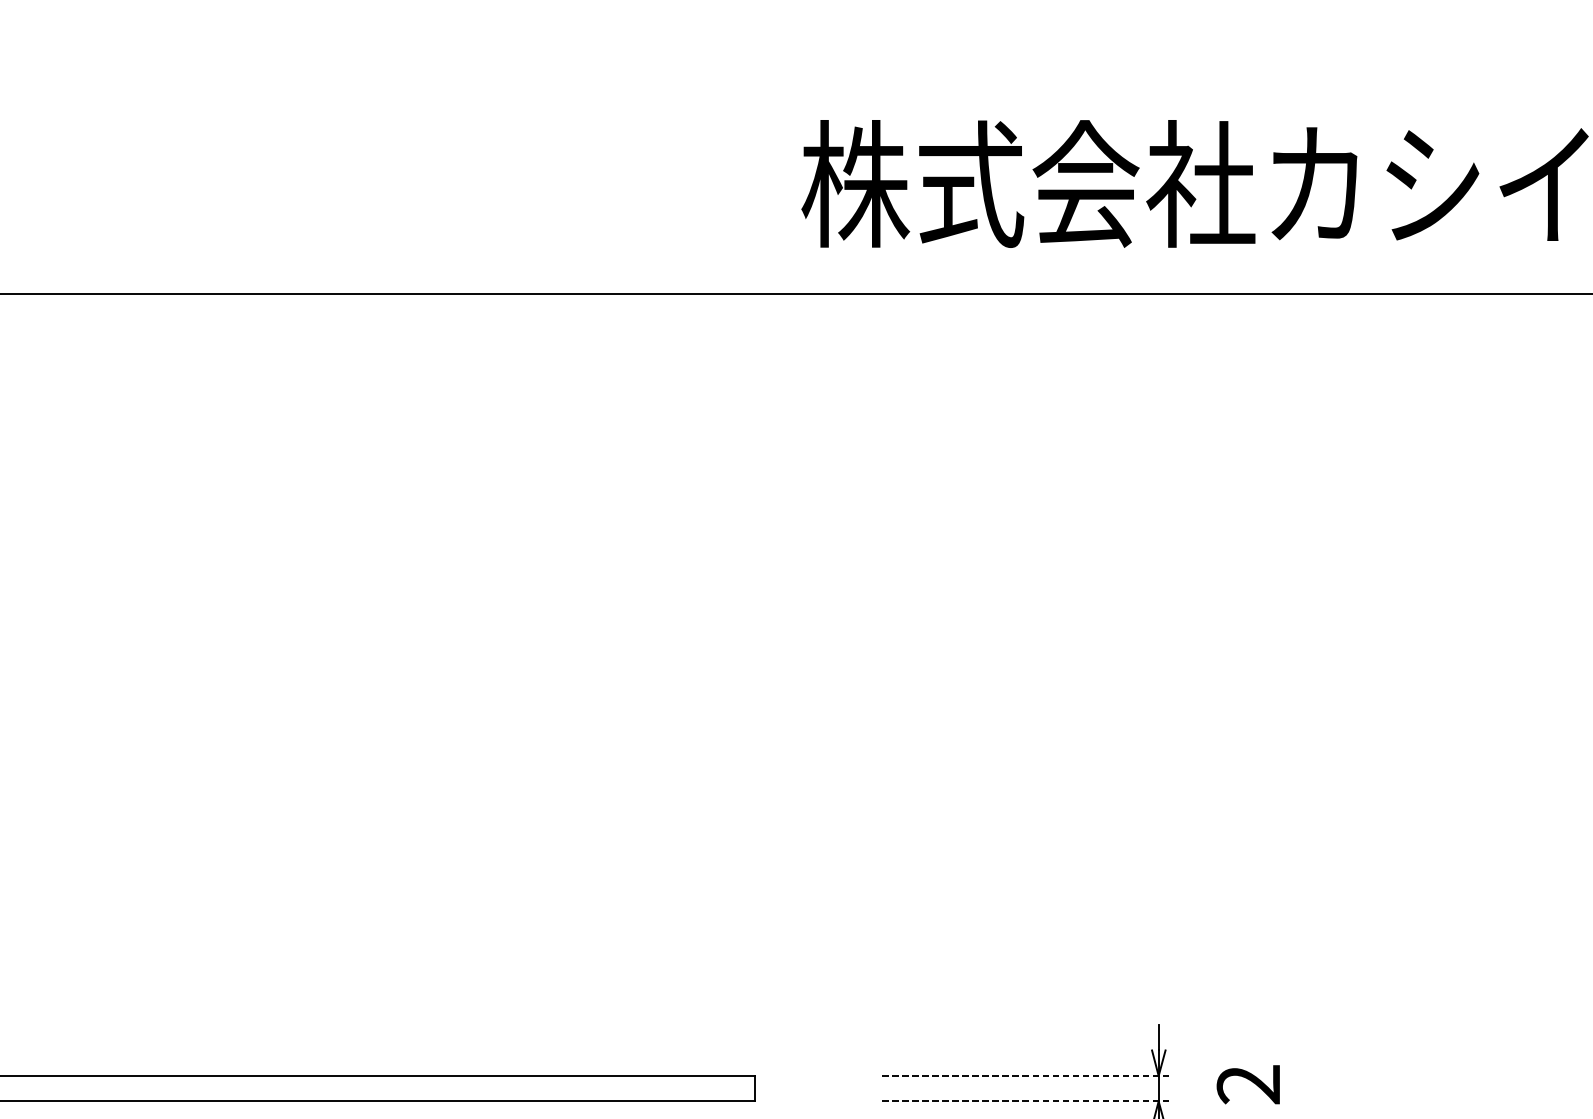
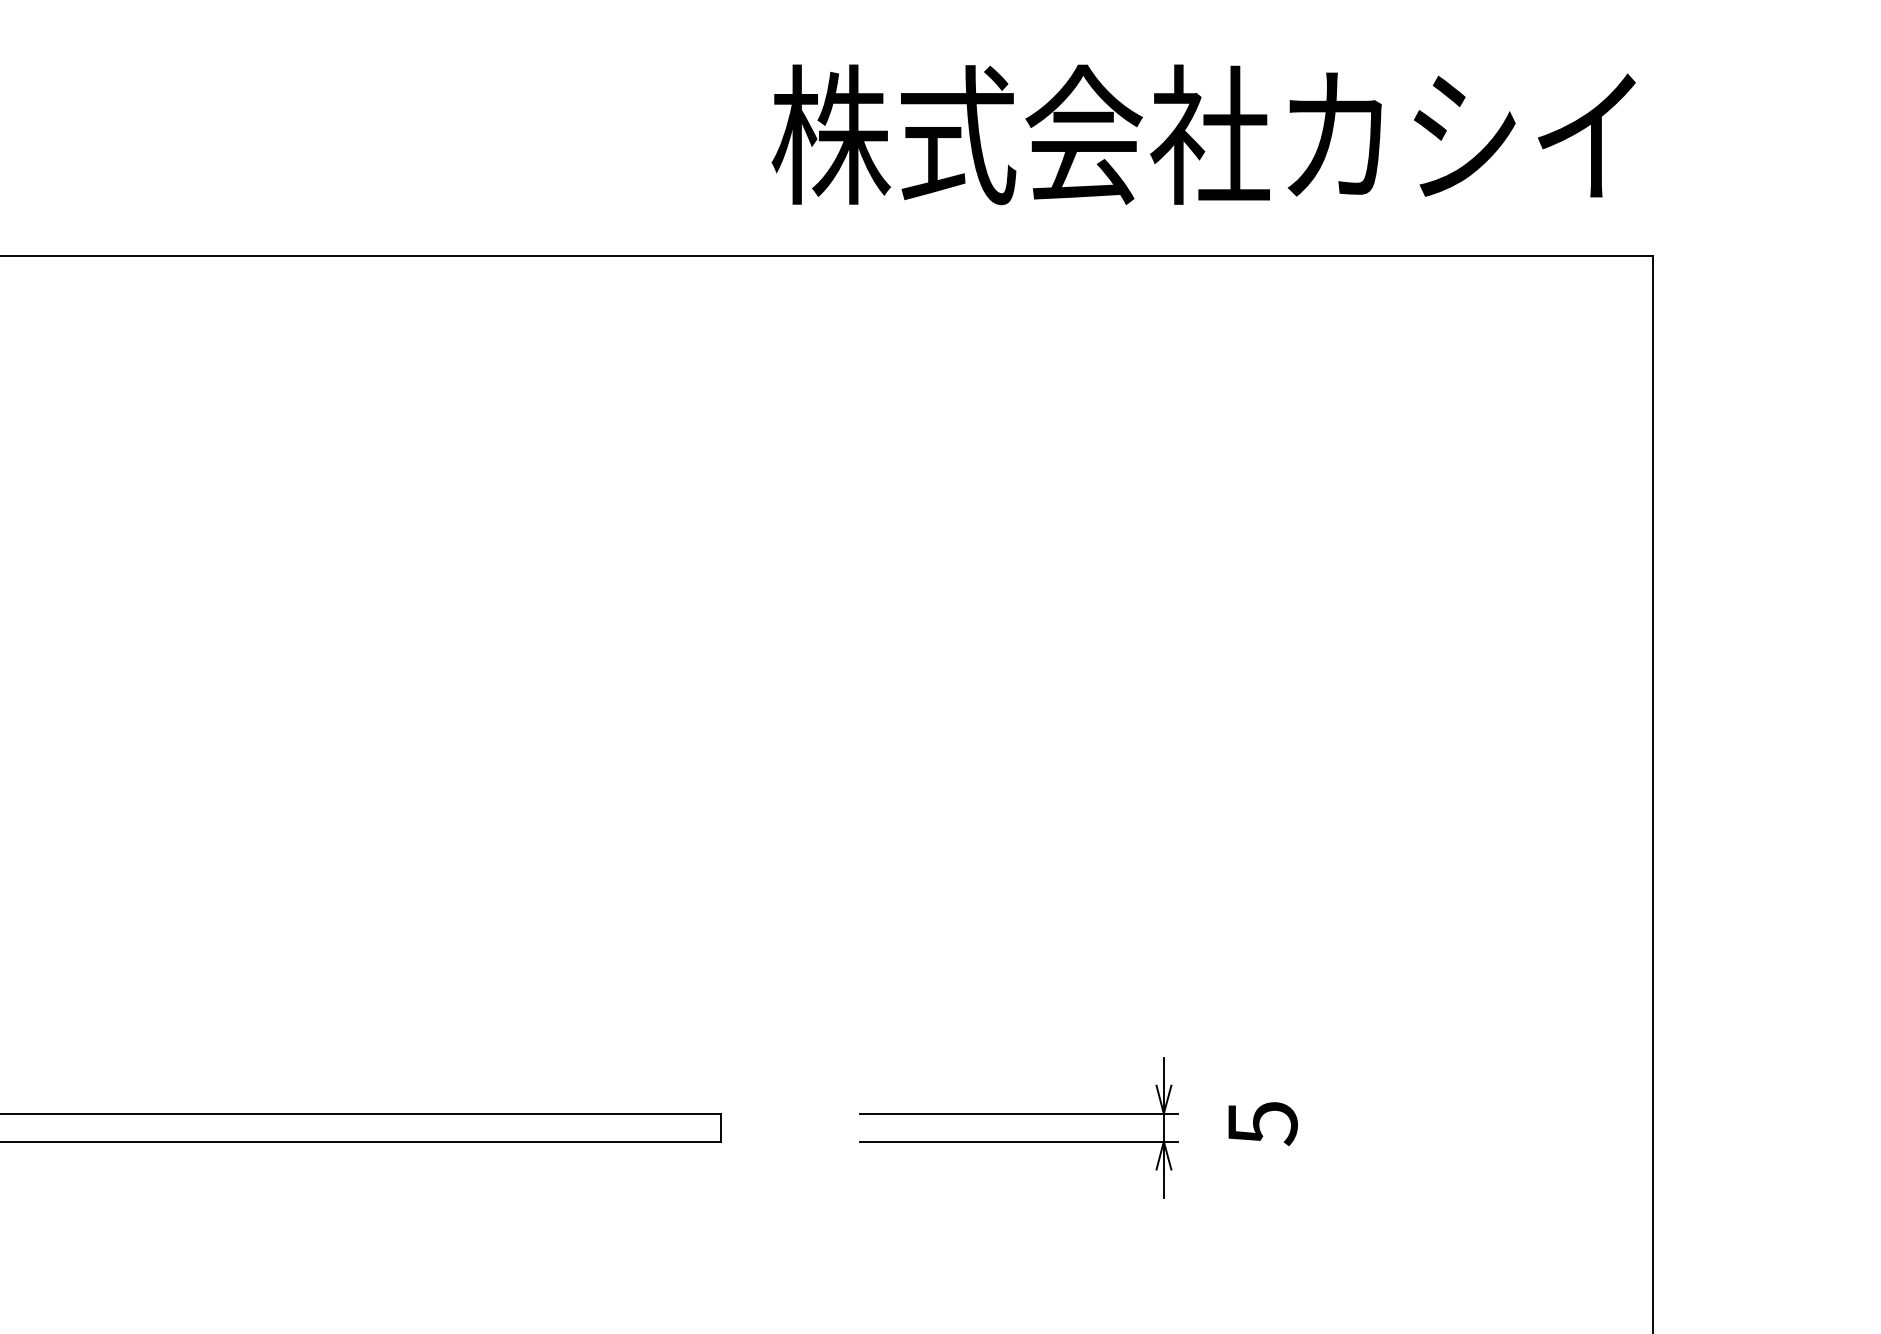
line: (1027, 1075) -> (1019, 1113), dashed -> solid
text: (1248, 1084) -> (1262, 1123), 2 -> 5
line: (1027, 1101) -> (1019, 1141), dashed -> solid

